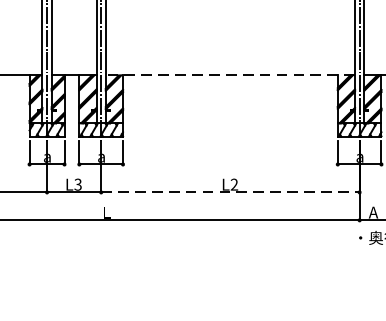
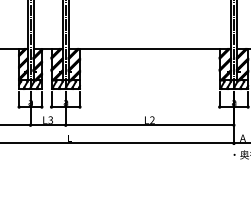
line: (229, 75) -> (149, 49), dashed -> solid
line: (231, 192) -> (150, 125), dashed -> solid

